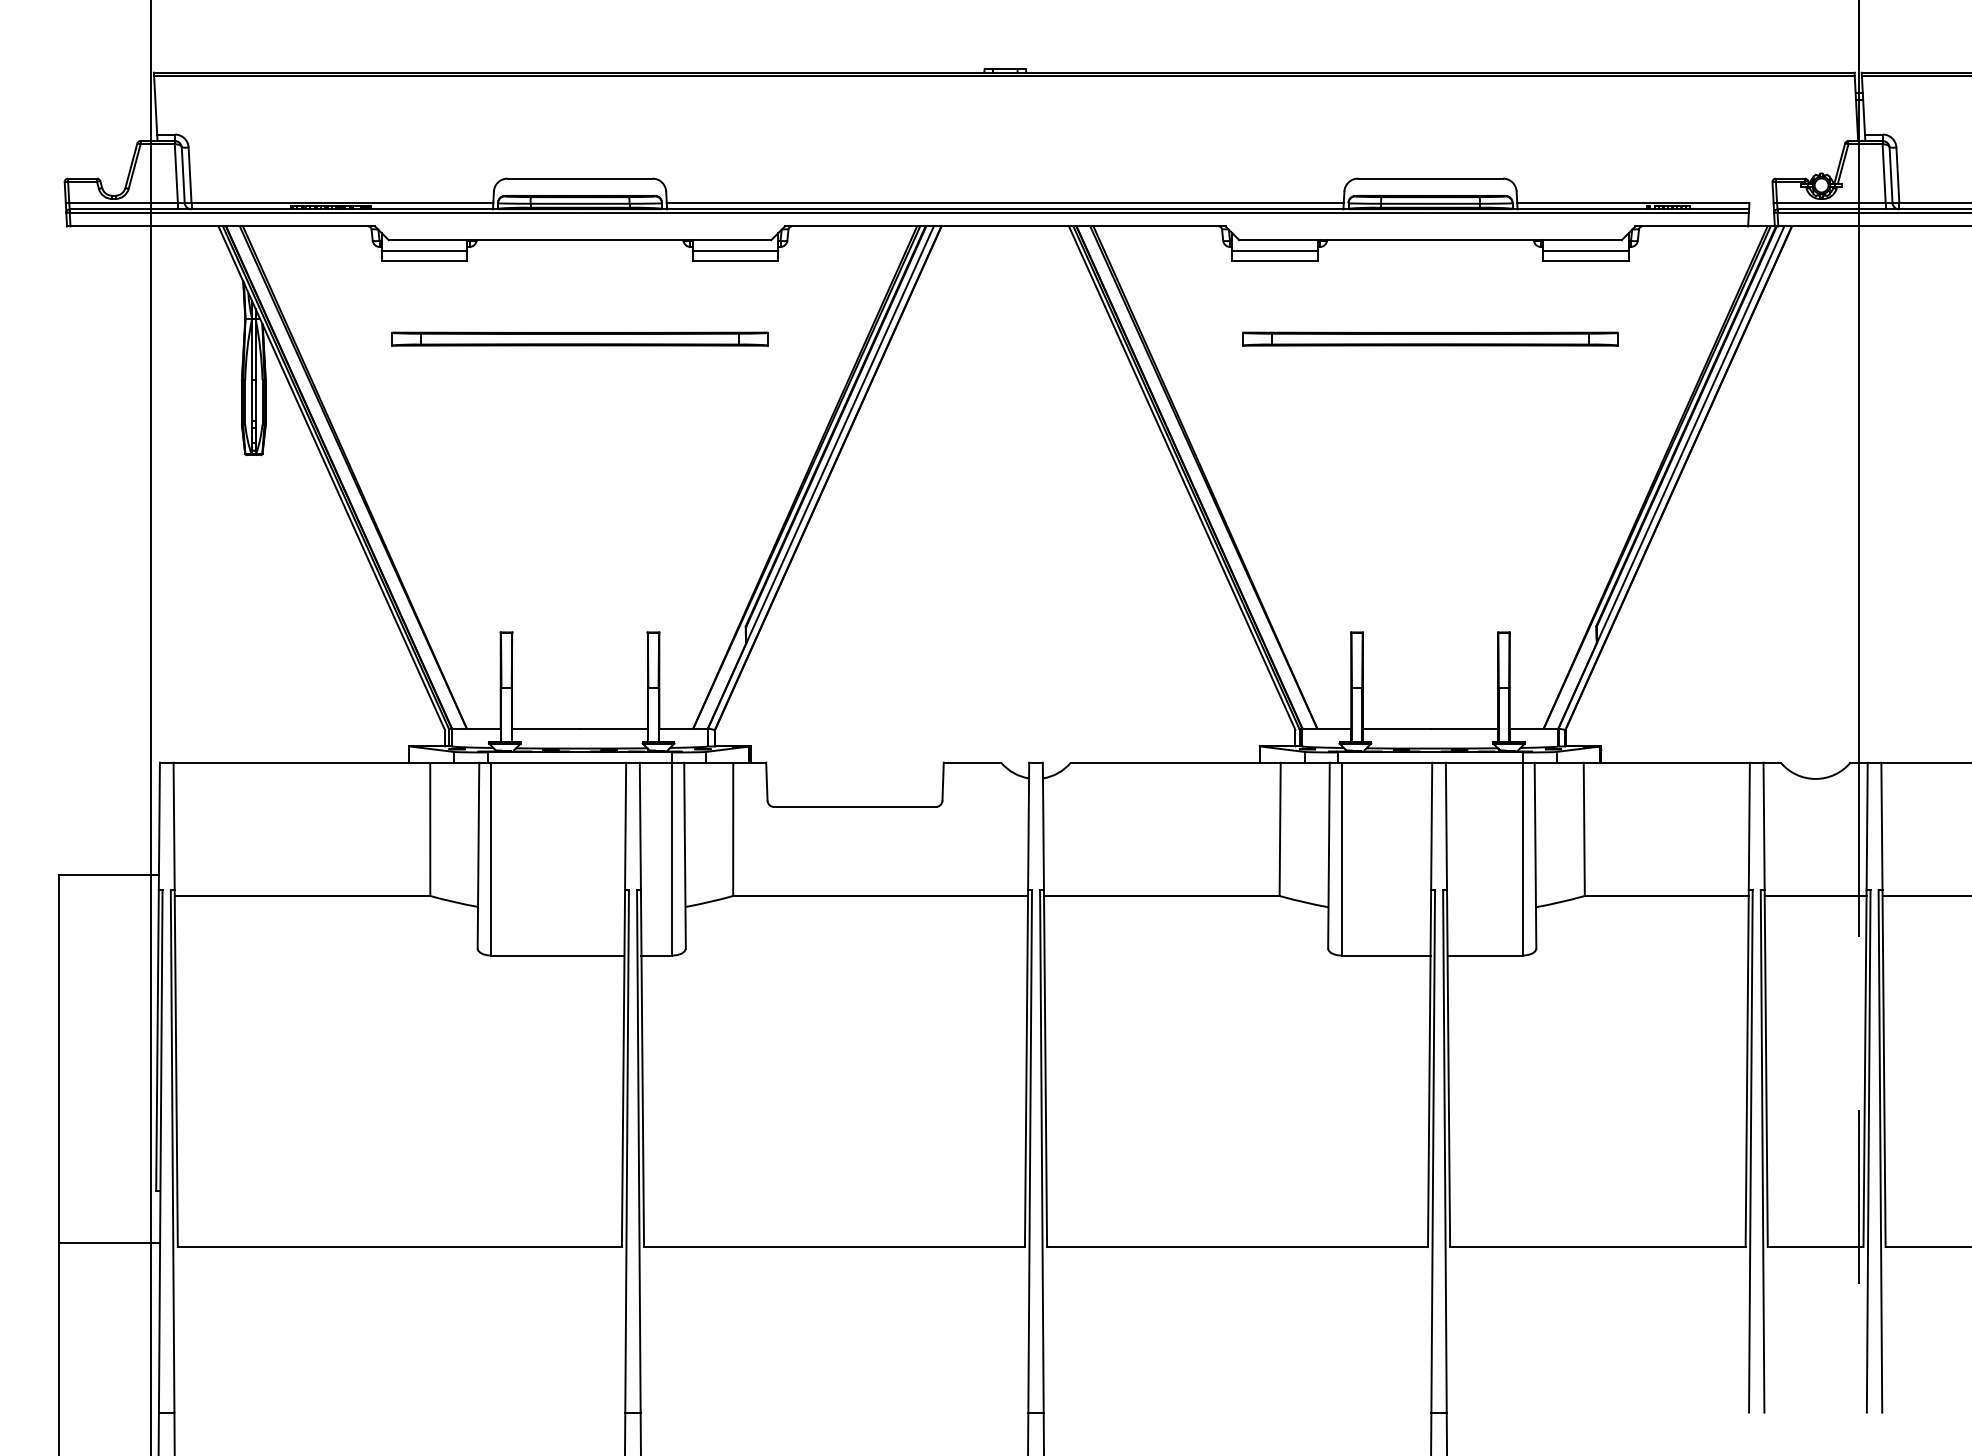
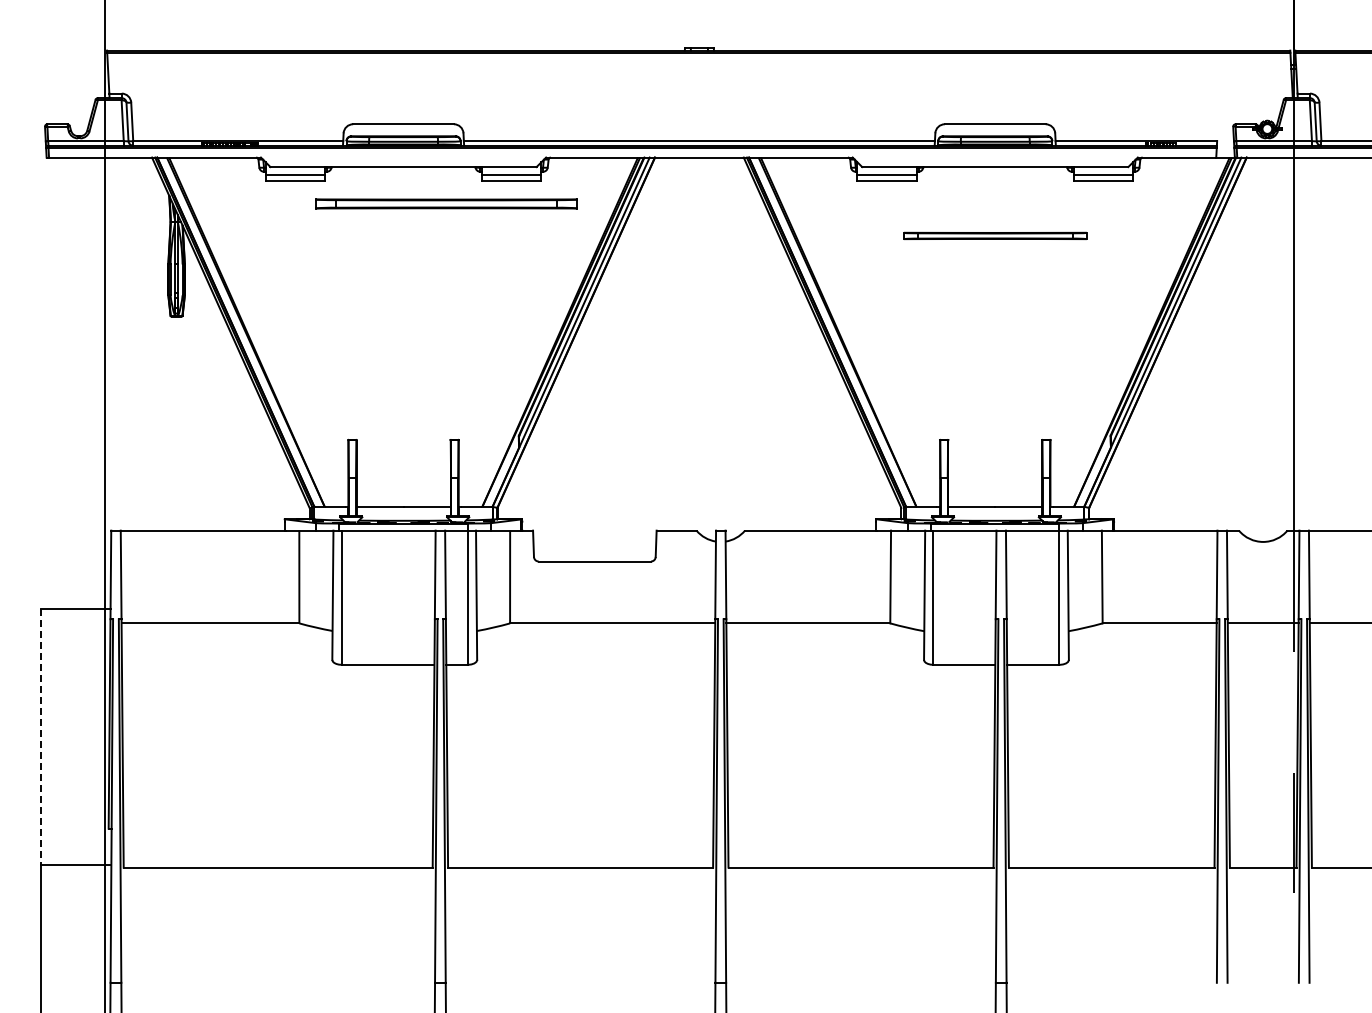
part: (579, 338) -> (446, 203), moved
part: (1430, 338) -> (995, 235), size x0.7
line: (59, 1060) -> (41, 737), solid -> dashed

